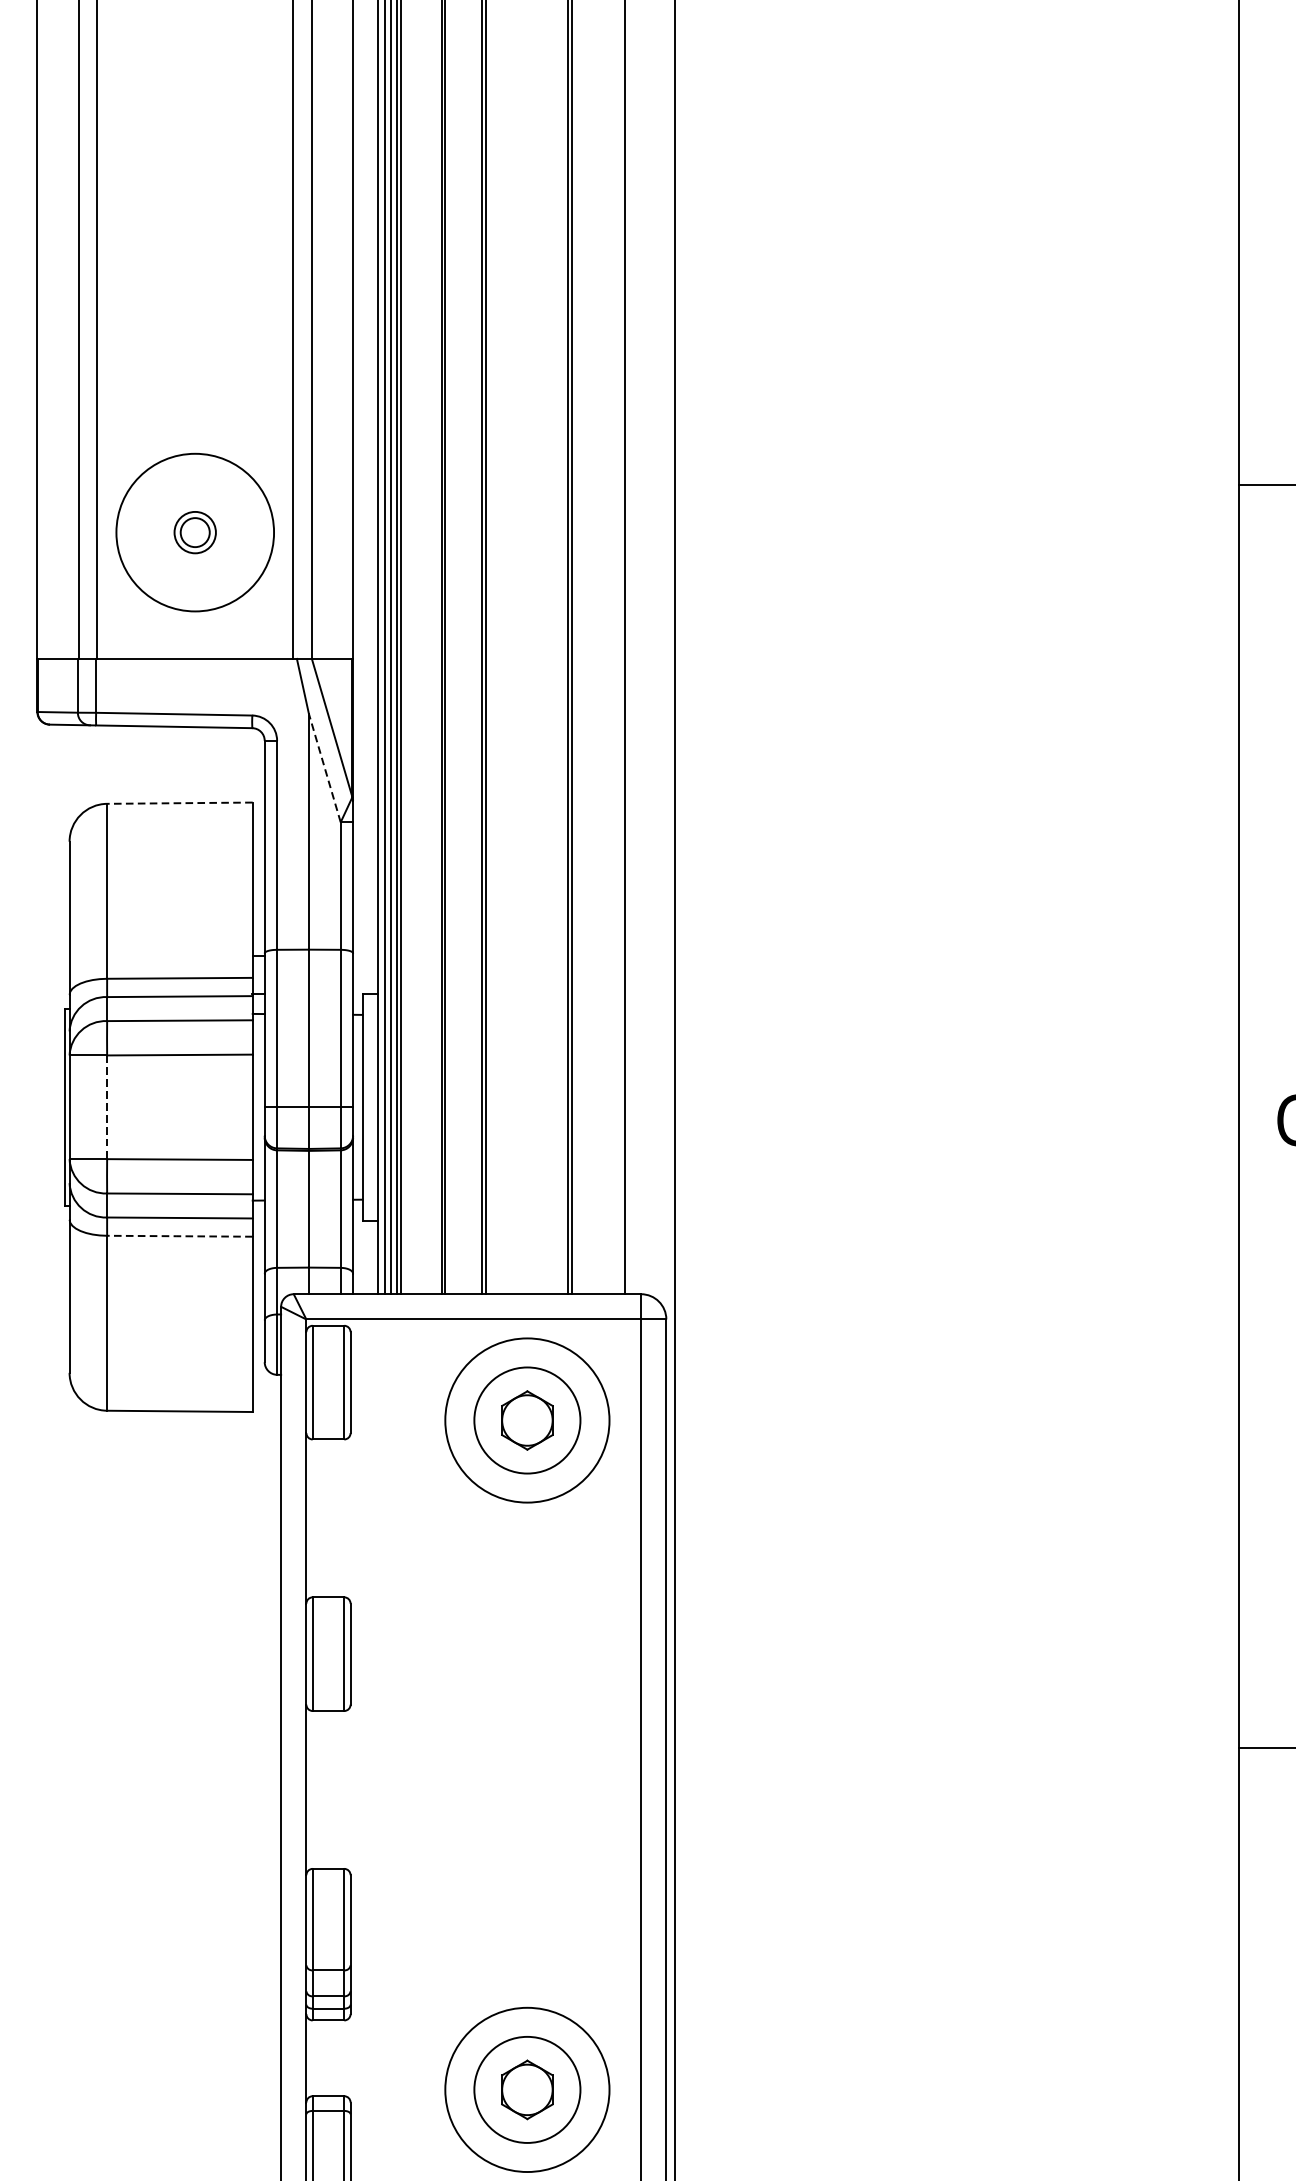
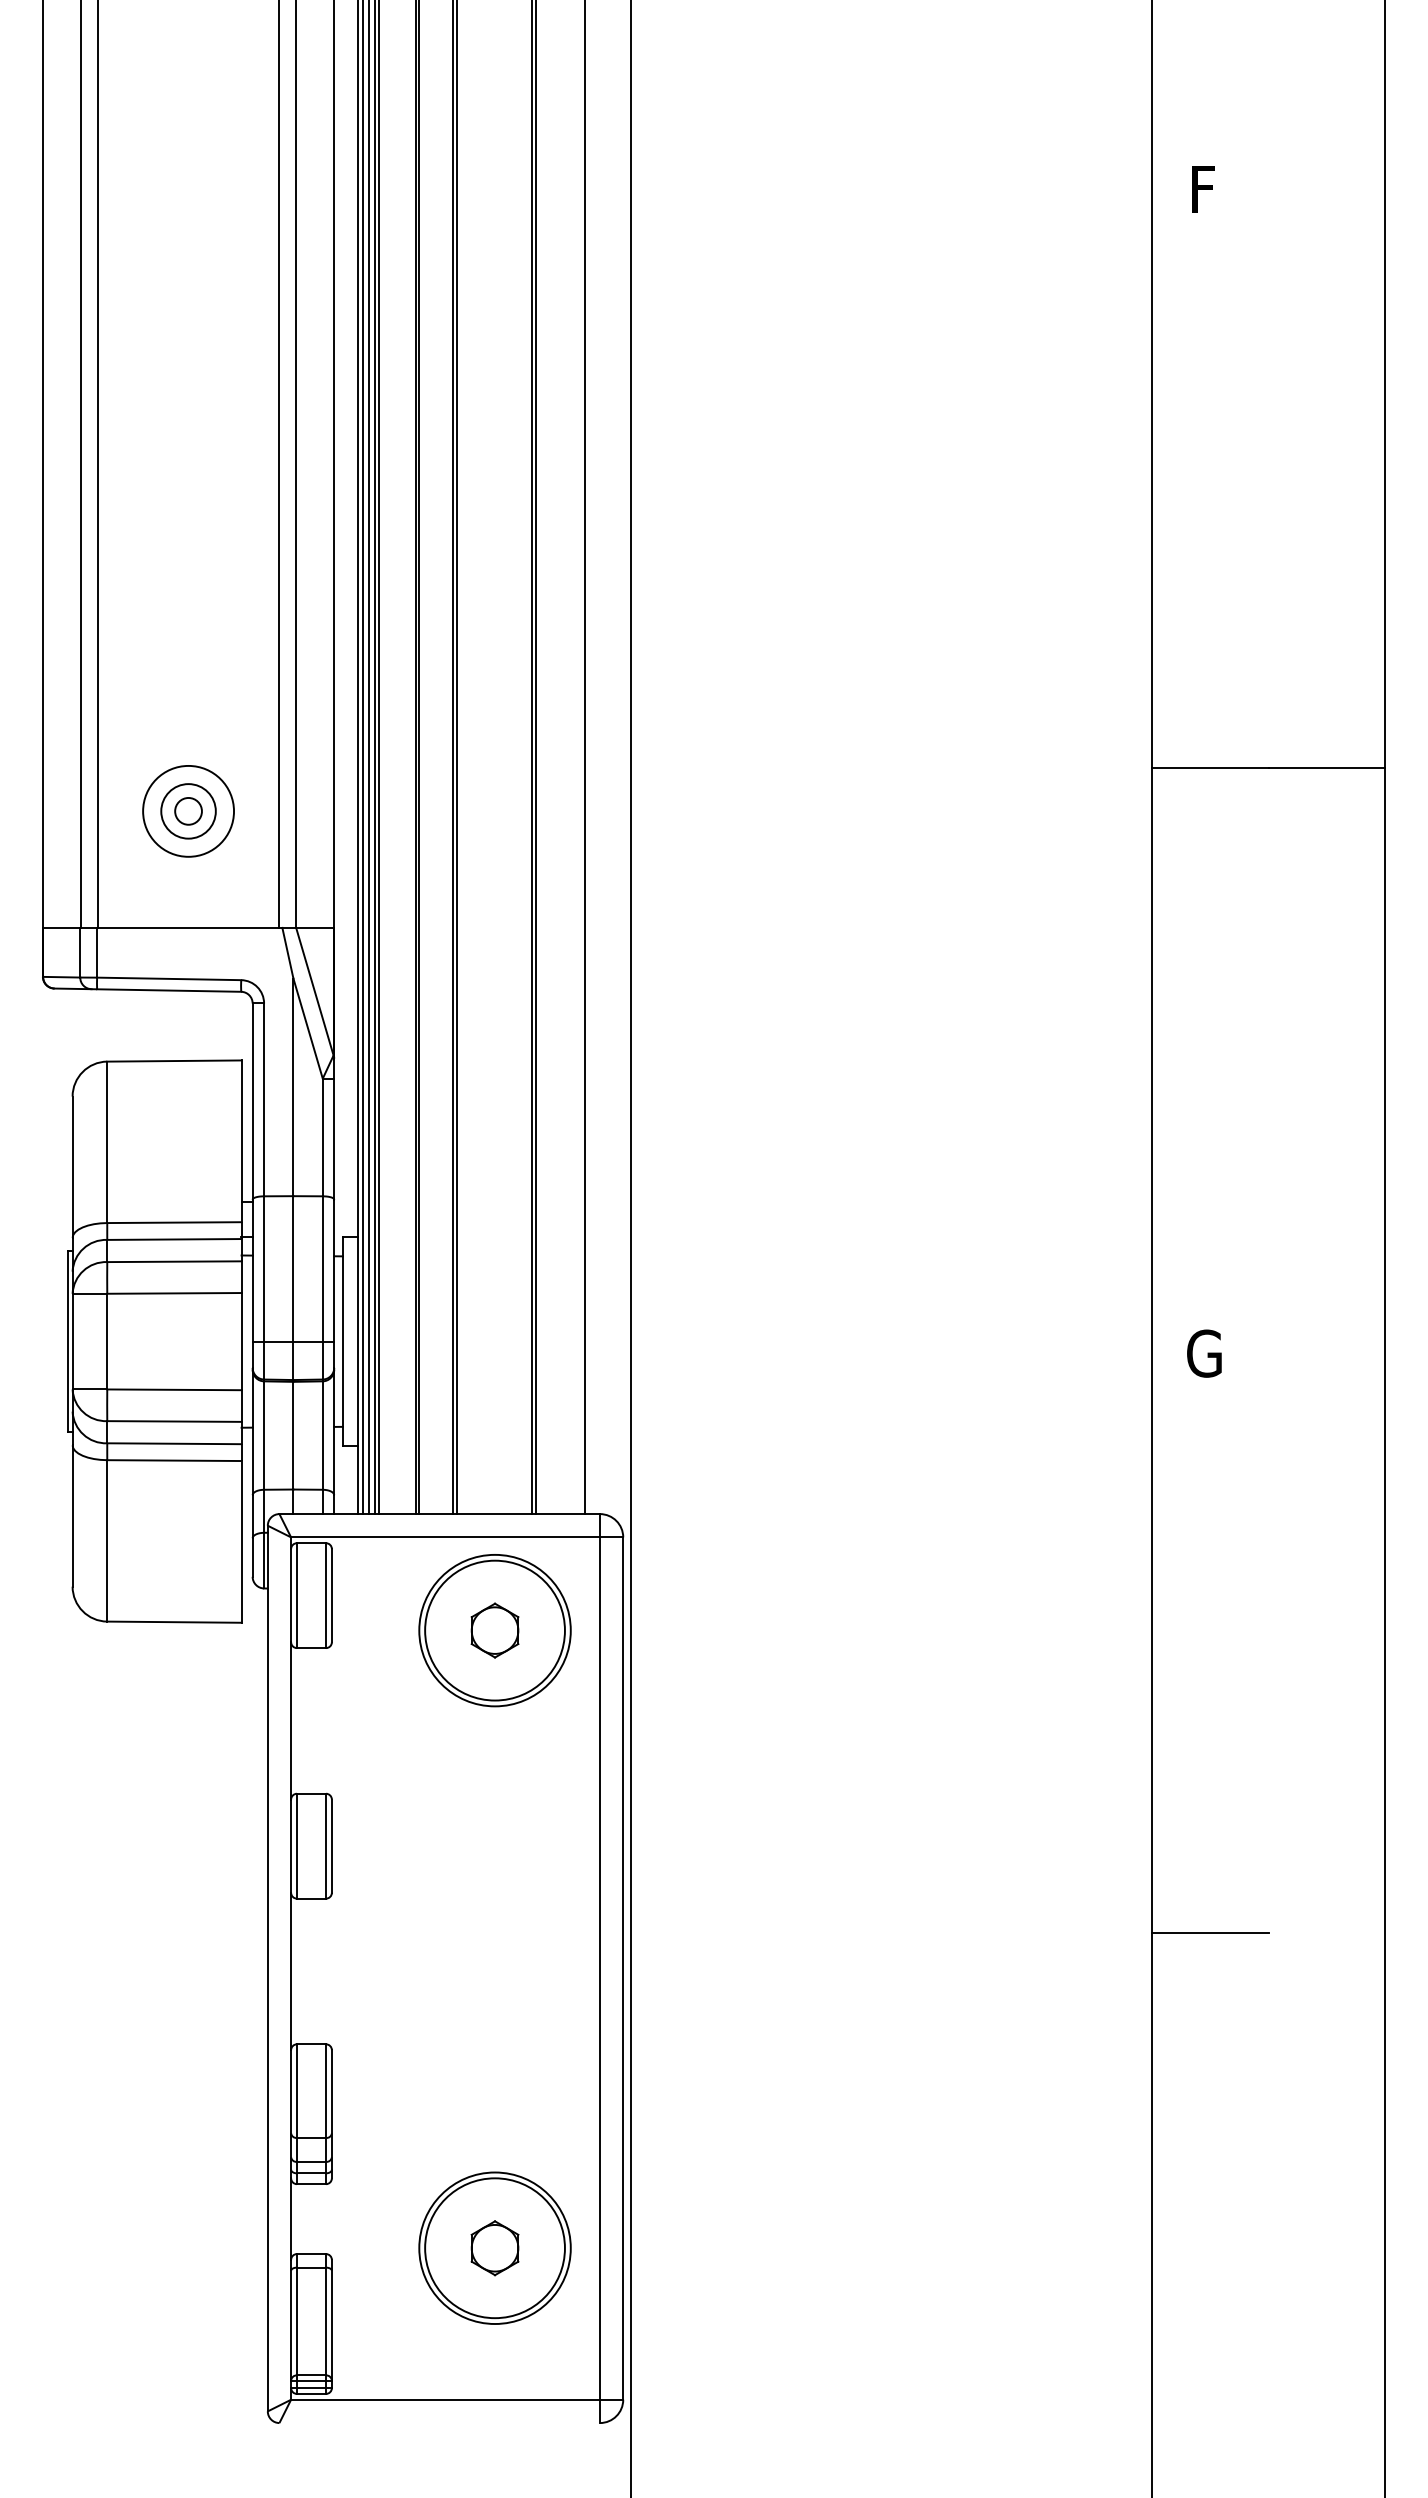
circle: (195, 531) -> (188, 810), size x0.62
circle: (195, 532) -> (188, 811), size x1.43
line: (324, 767) -> (307, 1028), dashed -> solid
line: (178, 803) -> (173, 1061), dashed -> solid
line: (107, 1107) -> (107, 1341), dashed -> solid
line: (177, 1236) -> (172, 1460), dashed -> solid
circle: (526, 1420) -> (494, 1630), size x1.43
circle: (526, 2090) -> (494, 2248), size x1.43

